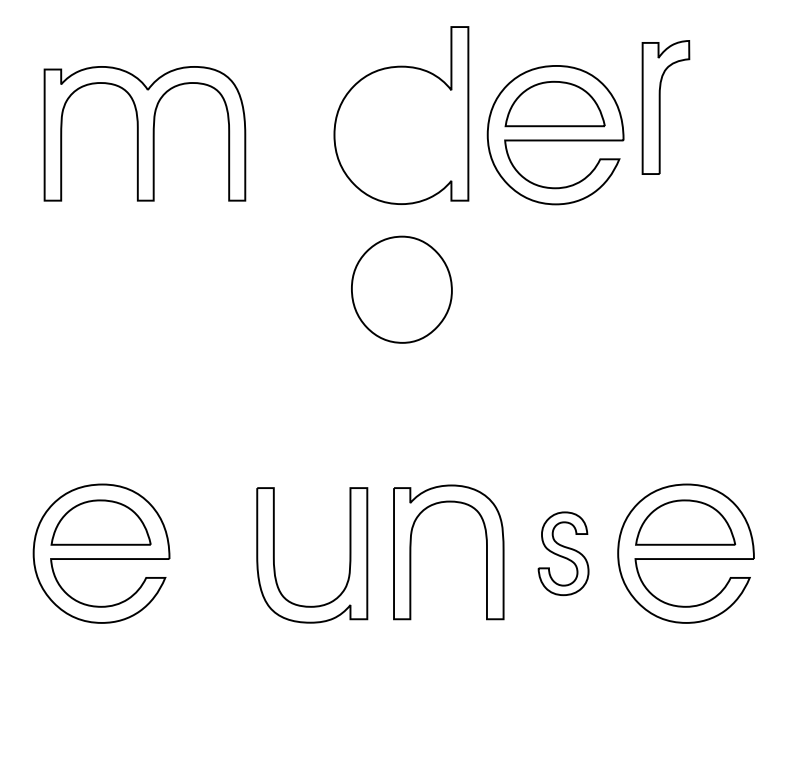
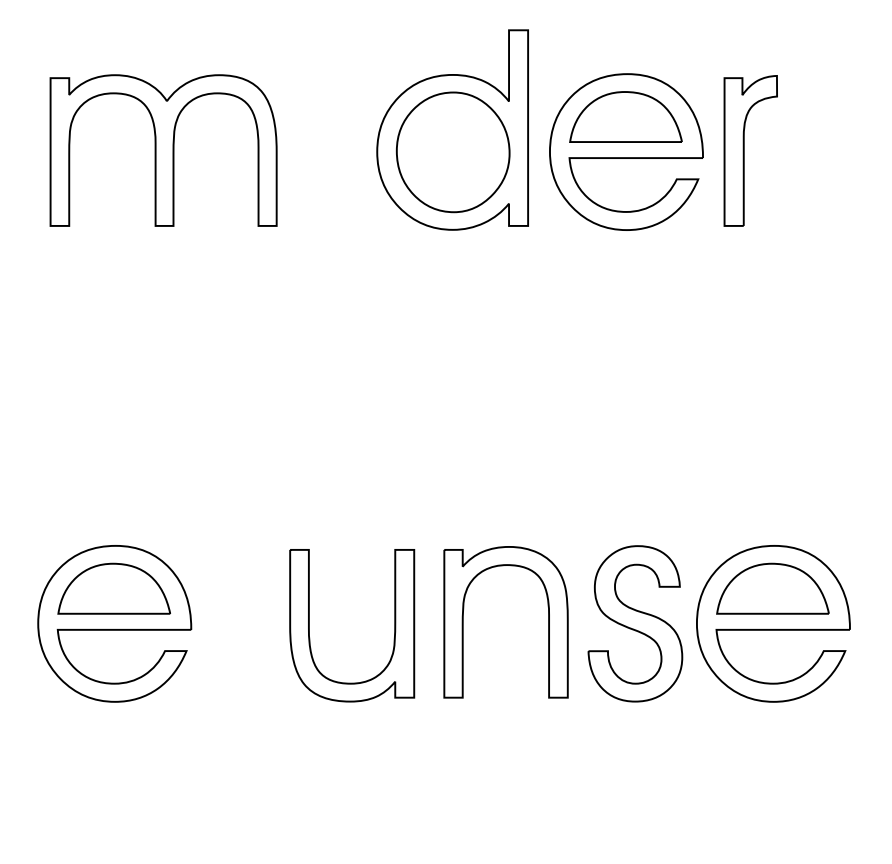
part: (665, 107) -> (750, 150), moved
part: (401, 289) -> (452, 152), moved
part: (563, 553) -> (635, 623), size x1.67

